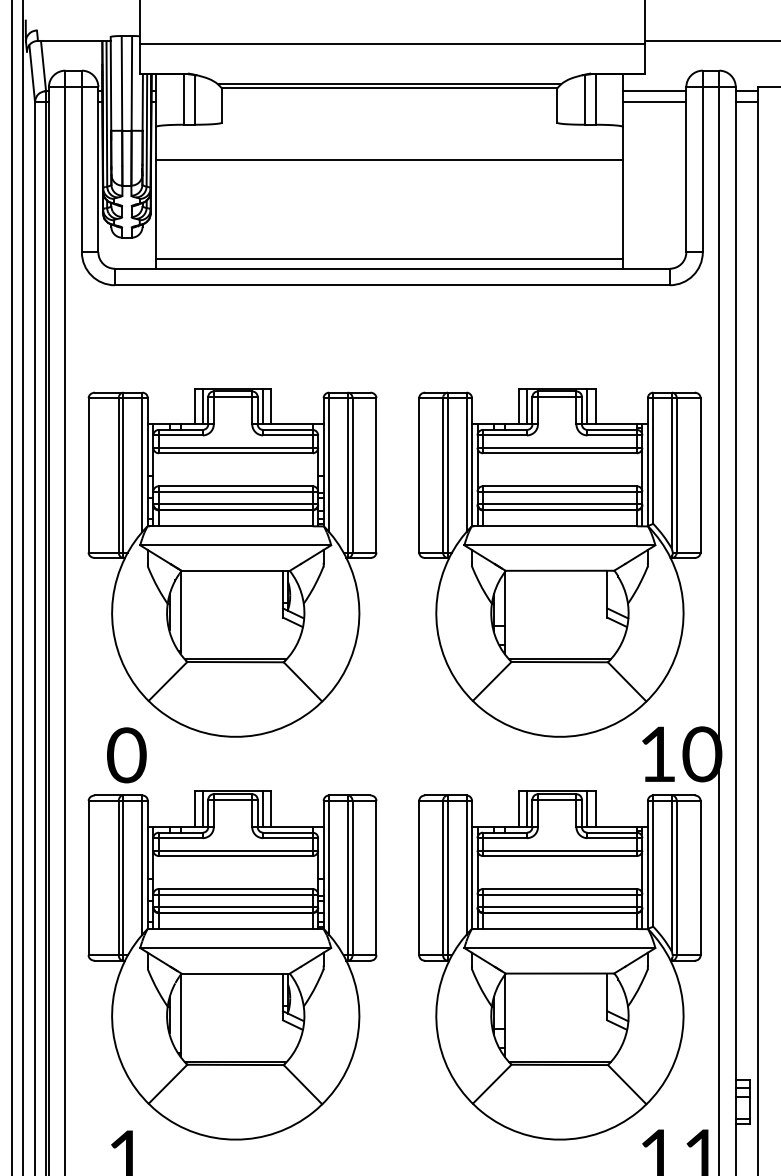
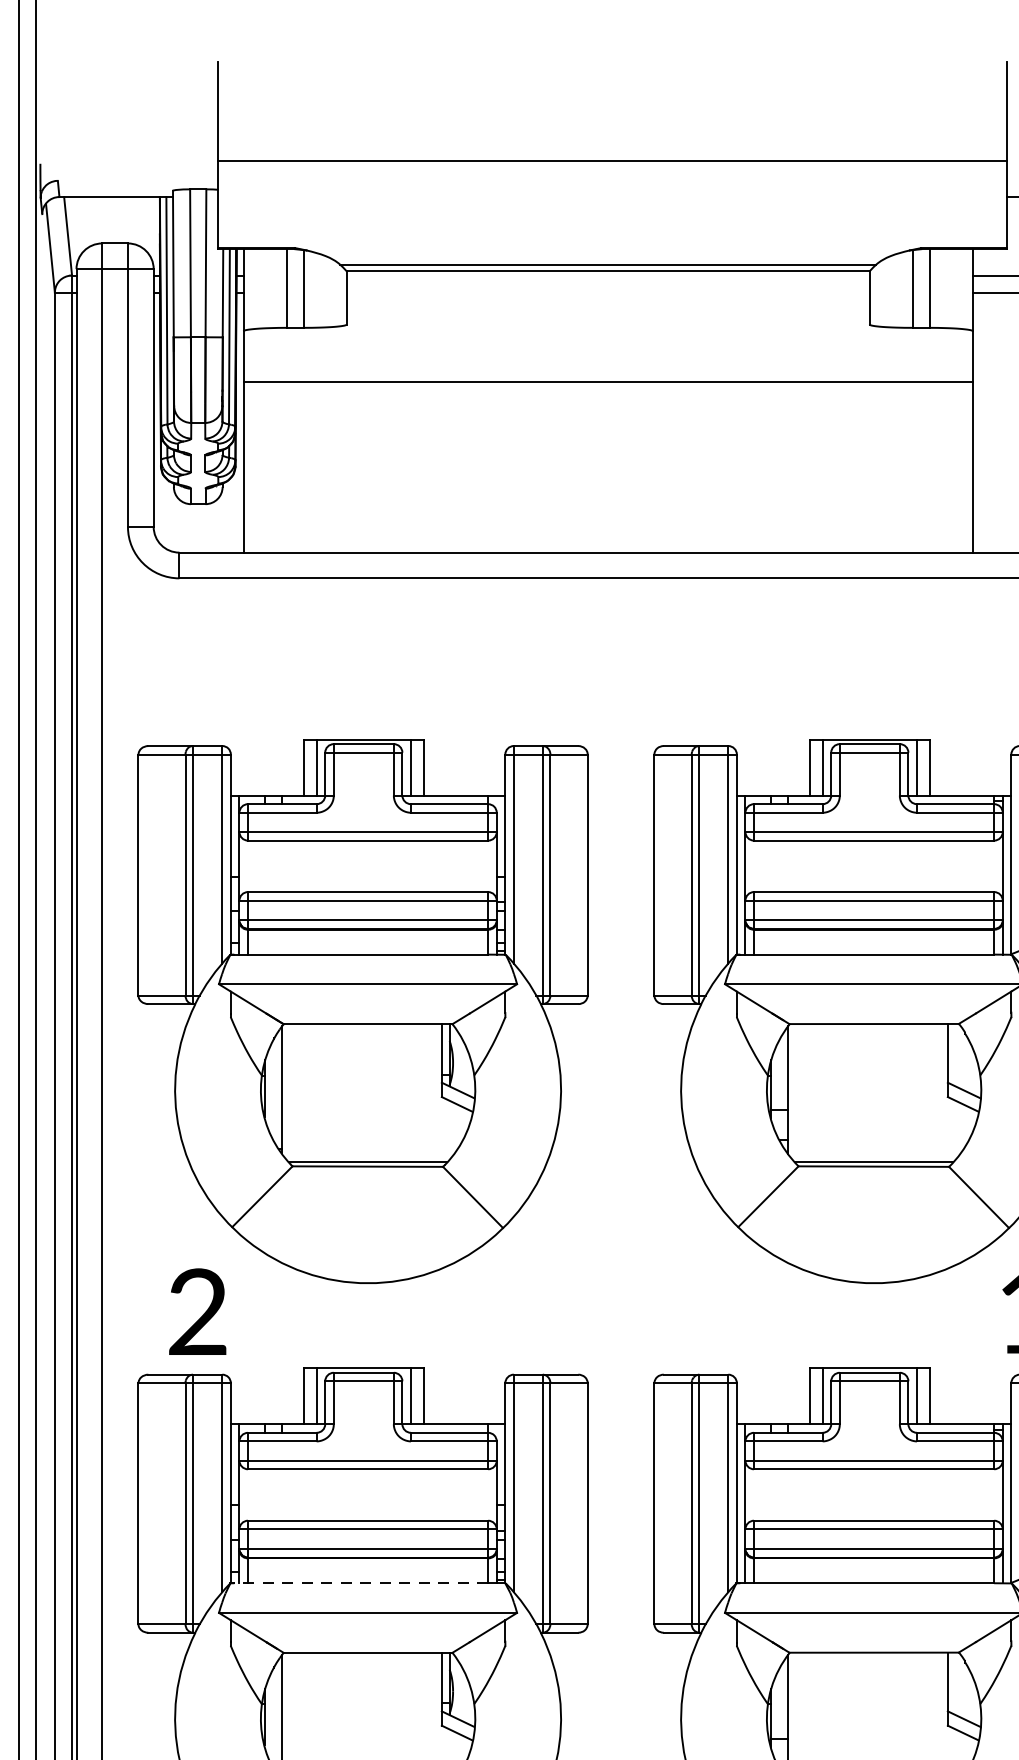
line: (392, 44) -> (612, 162), moved
line: (389, 259) -> (608, 538), removed
text: (126, 755) -> (197, 1312), 0 -> 2
line: (230, 929) -> (359, 1583), solid -> dashed

